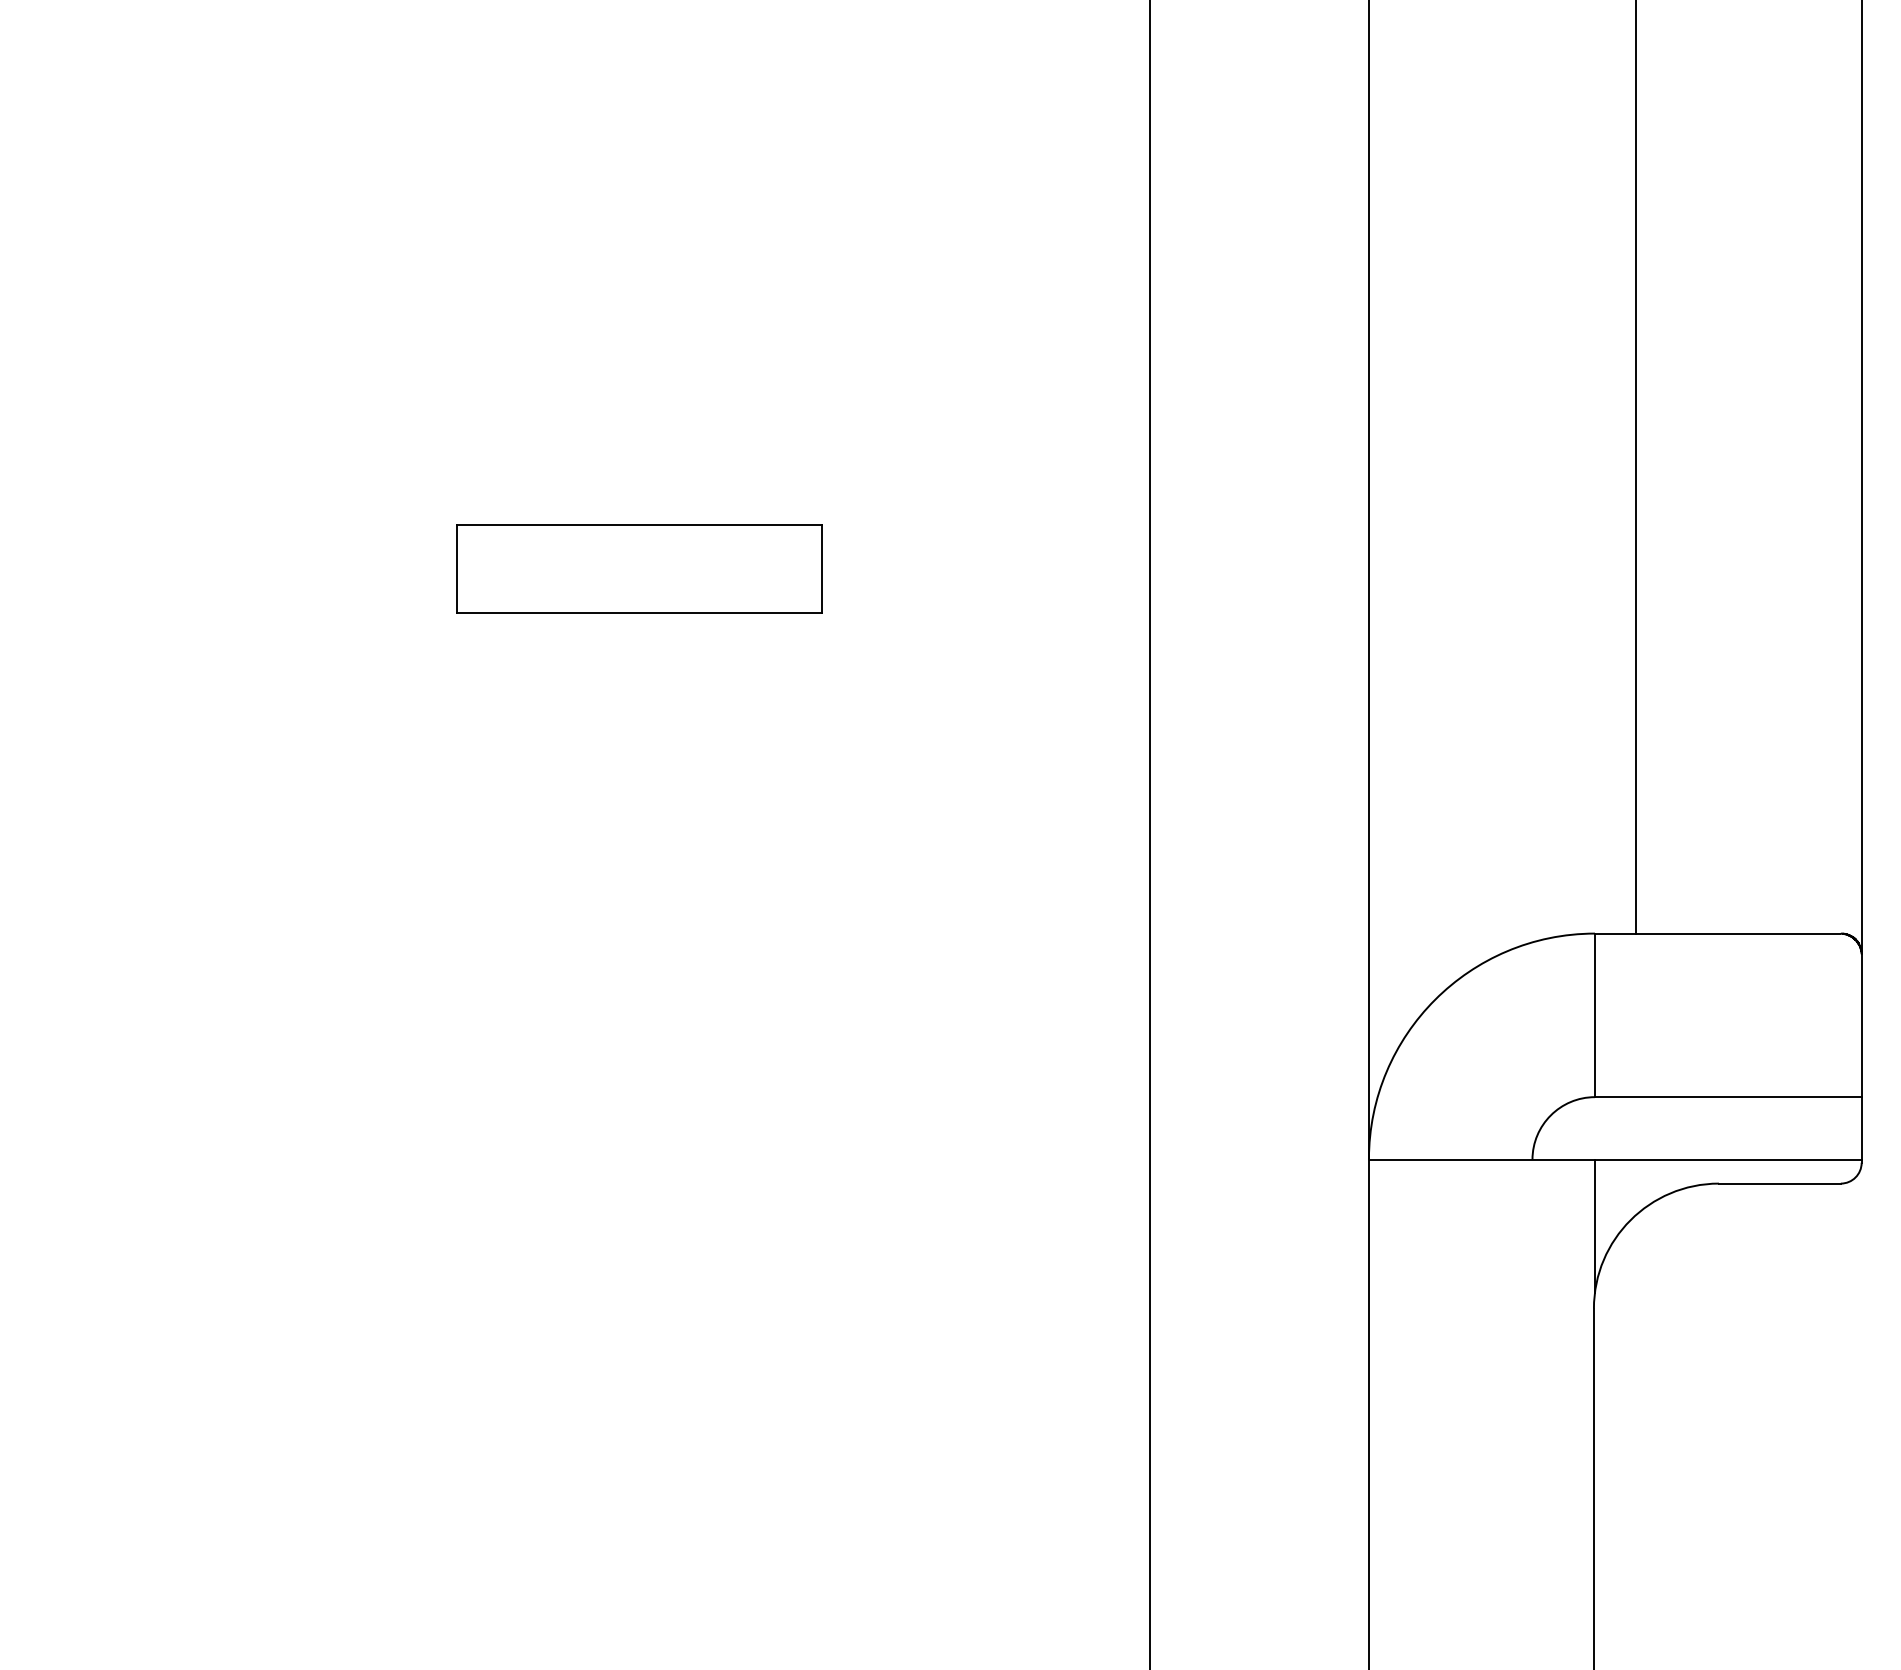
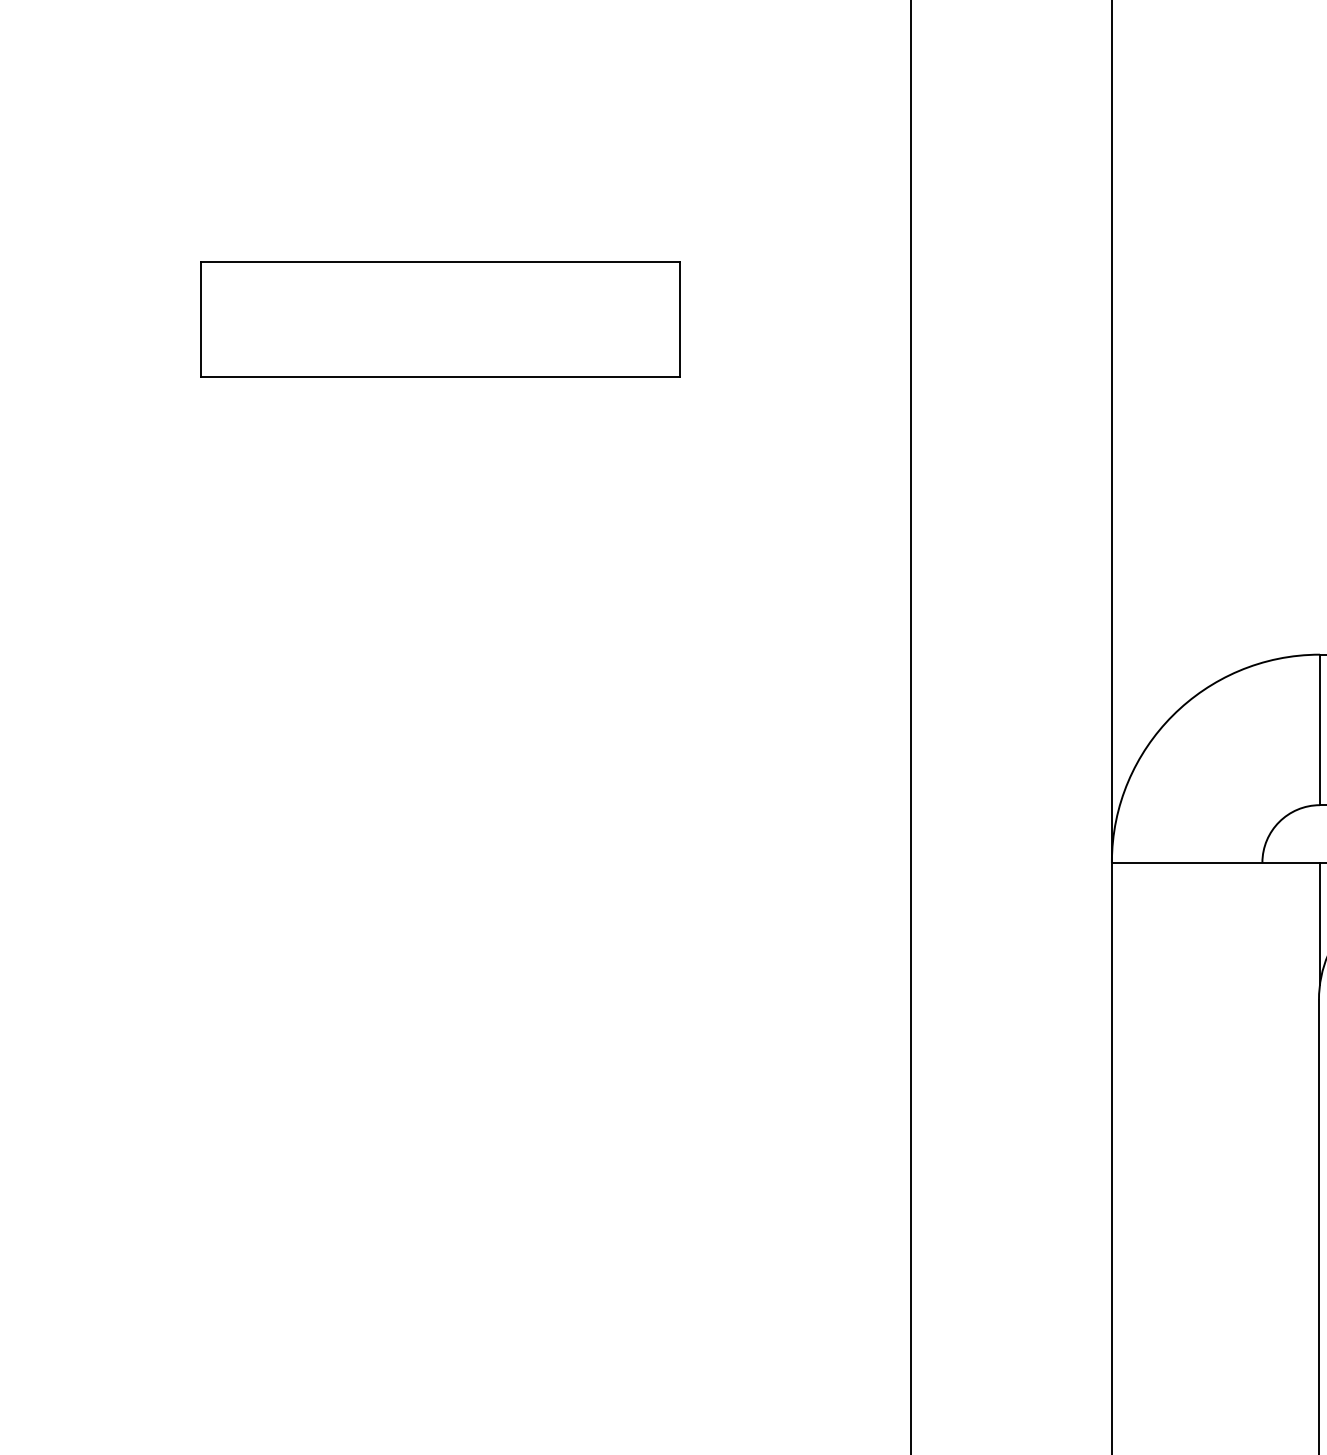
part: (639, 568) -> (440, 318), size x1.43

